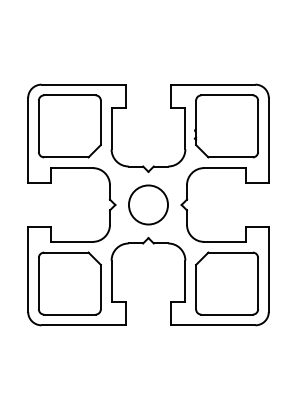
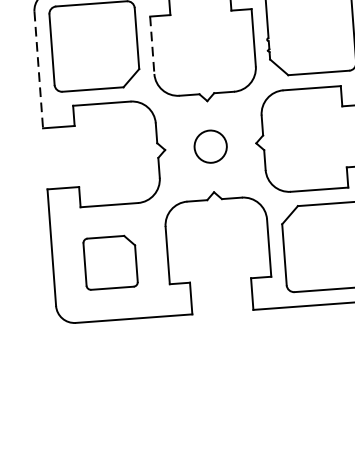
line: (111, 128) -> (152, 45), solid -> dashed
line: (28, 140) -> (39, 70), solid -> dashed
circle: (148, 204) -> (210, 146), size x0.6
part: (69, 283) -> (110, 262), size x0.6

